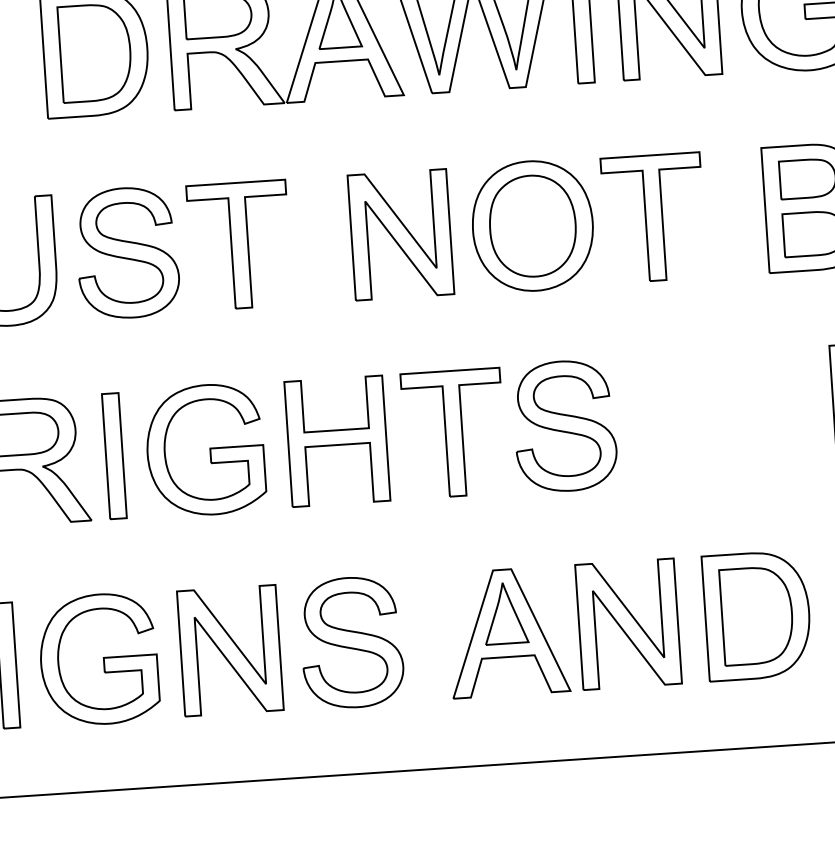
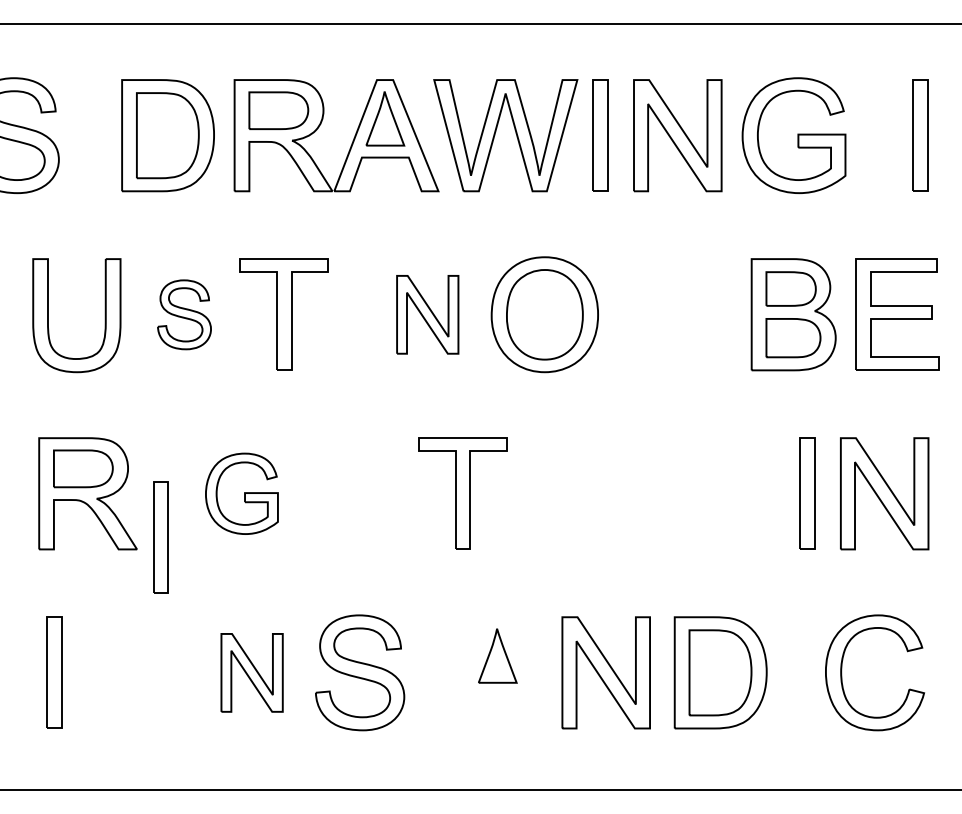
part: (653, 217) -> (652, 314), removed
part: (400, 234) -> (427, 314), size x0.7
part: (127, 252) -> (184, 314), size x0.6
part: (564, 425) -> (561, 493), removed
part: (337, 440) -> (359, 493), removed
part: (204, 449) -> (241, 493), size x0.7
part: (113, 455) -> (160, 537), moved
part: (507, 631) -> (498, 672), removed
part: (229, 650) -> (251, 672), size x0.7
part: (99, 659) -> (135, 672), removed

